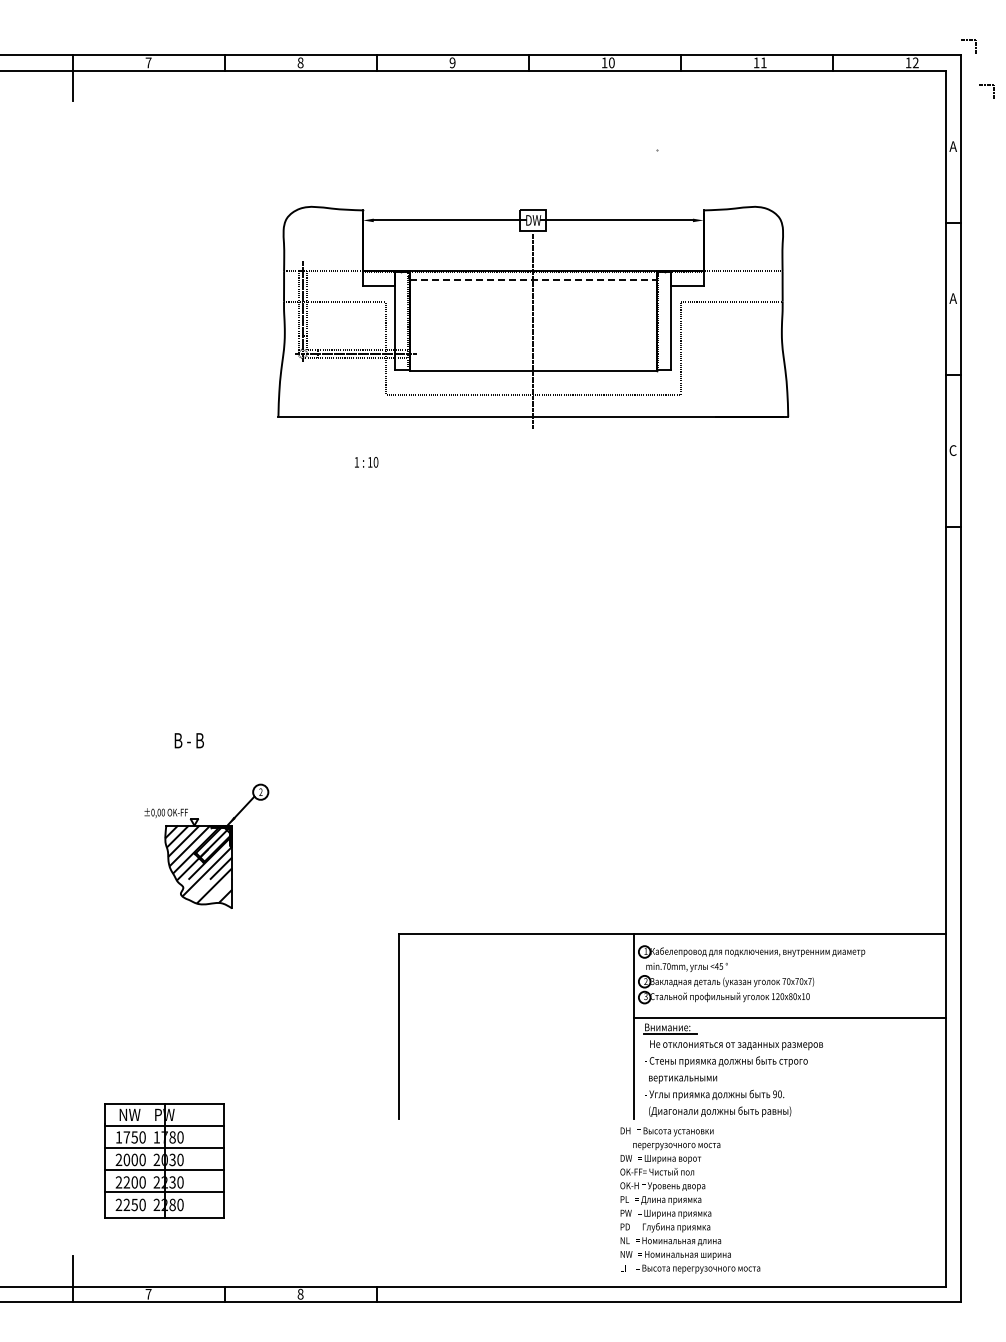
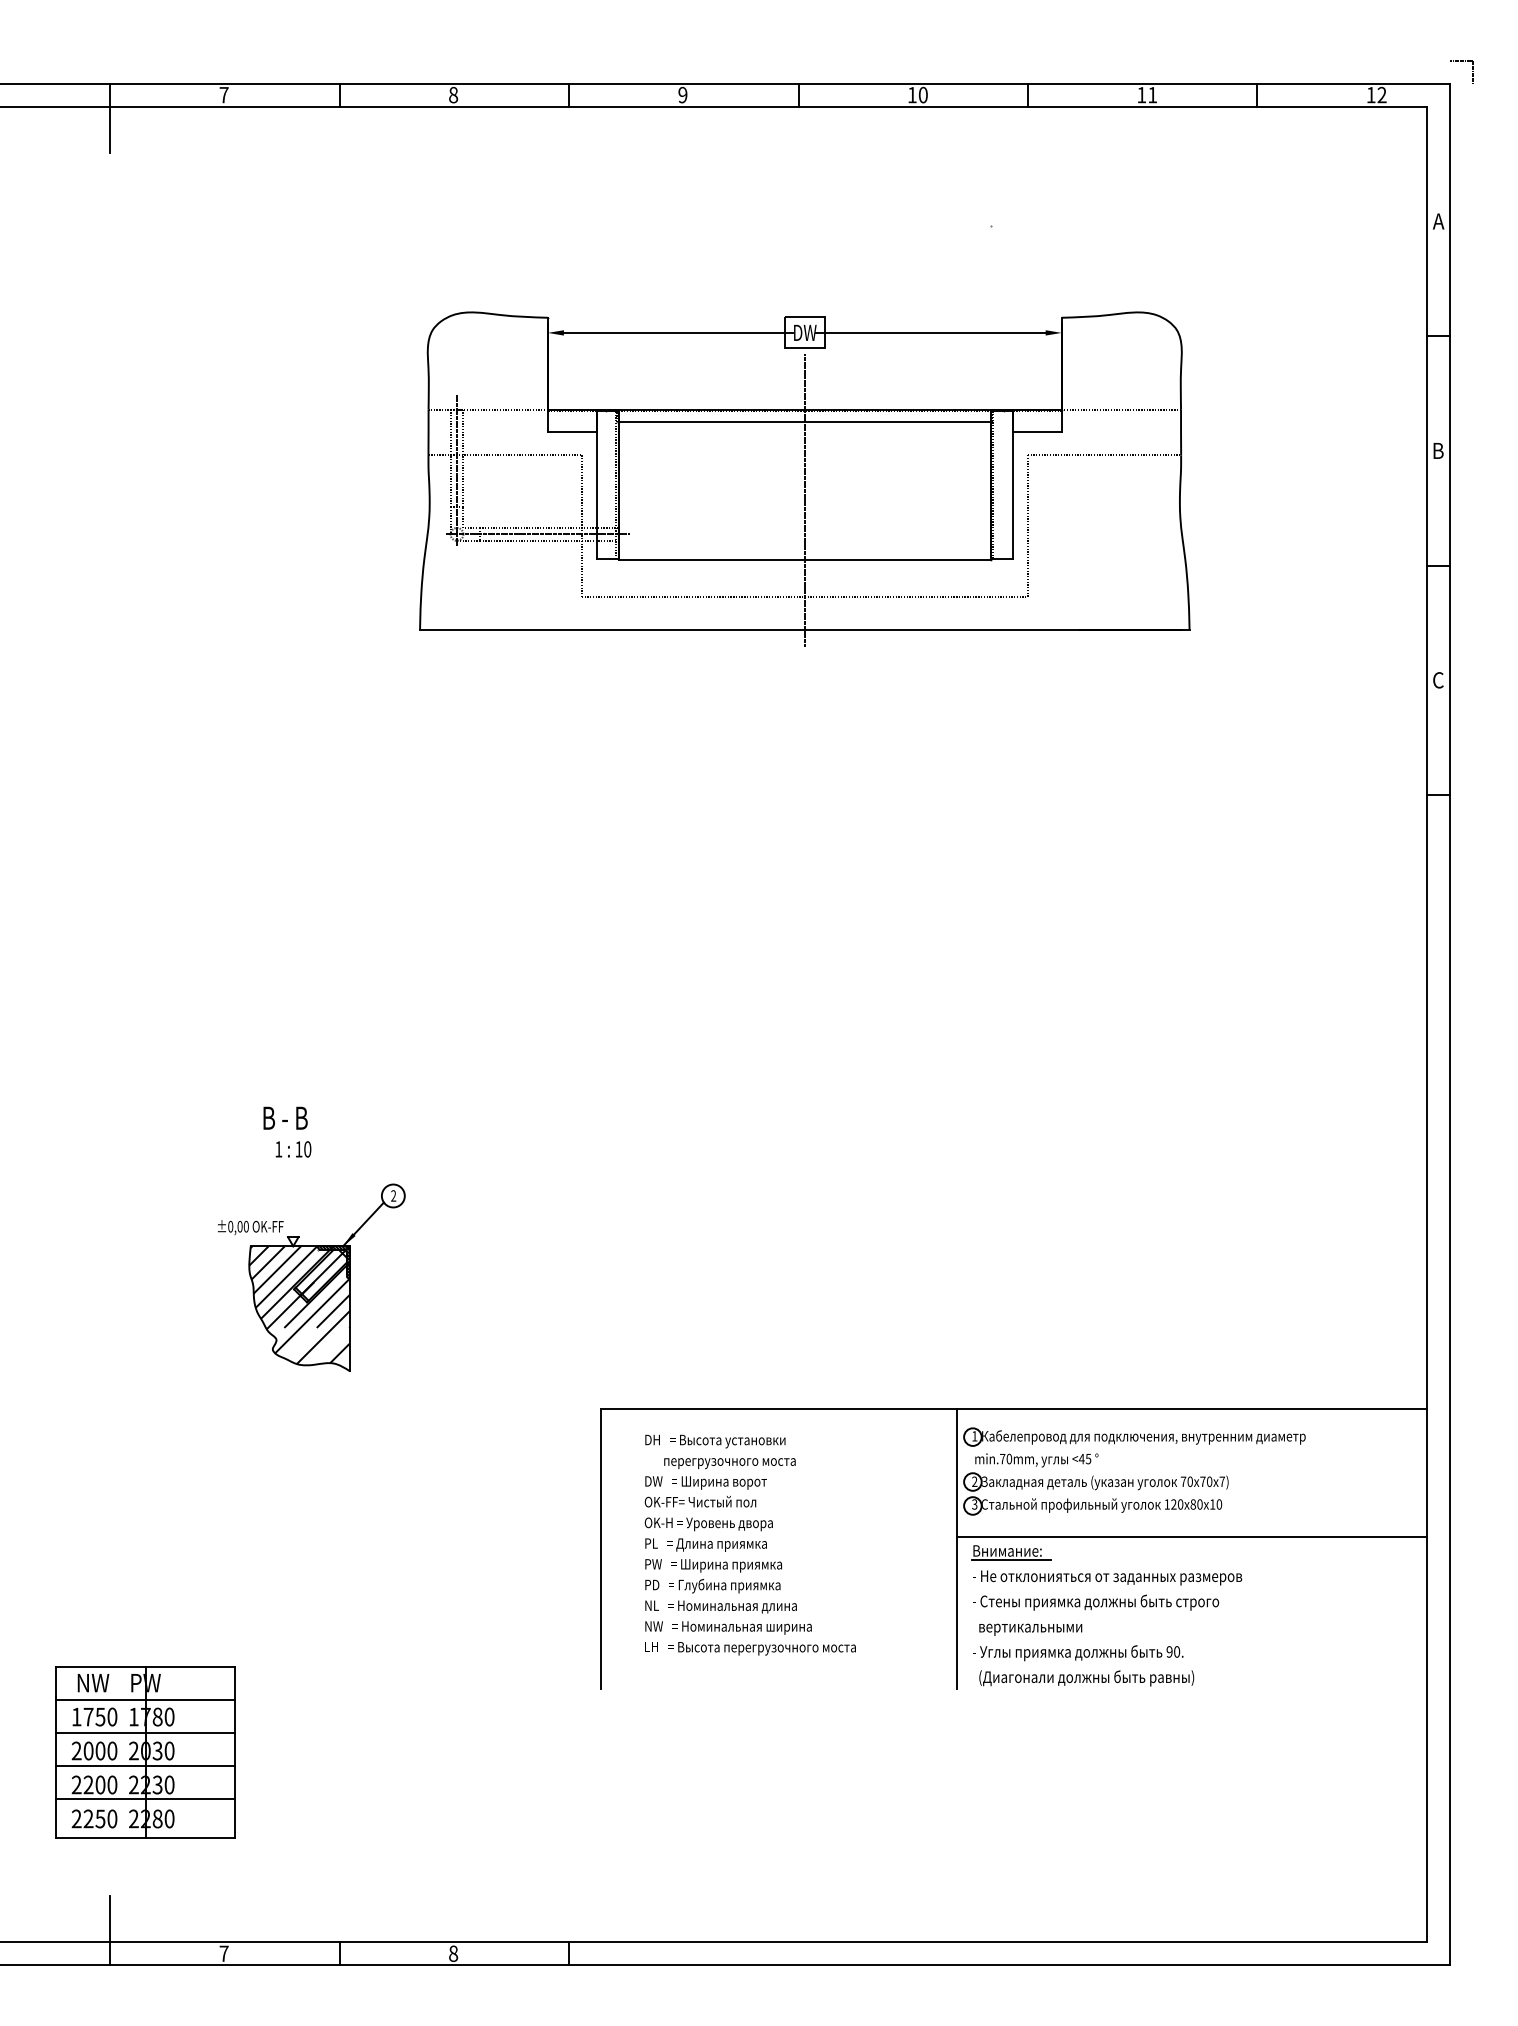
part: (985, 85) -> (1487, 129), removed
line: (533, 279) -> (805, 422), dashed -> solid
text: (952, 298) -> (1437, 450), A -> B
text: (366, 462) -> (293, 1149), moved
part: (164, 1160) -> (145, 1751), moved
text: (690, 1200) -> (750, 1545), moved

